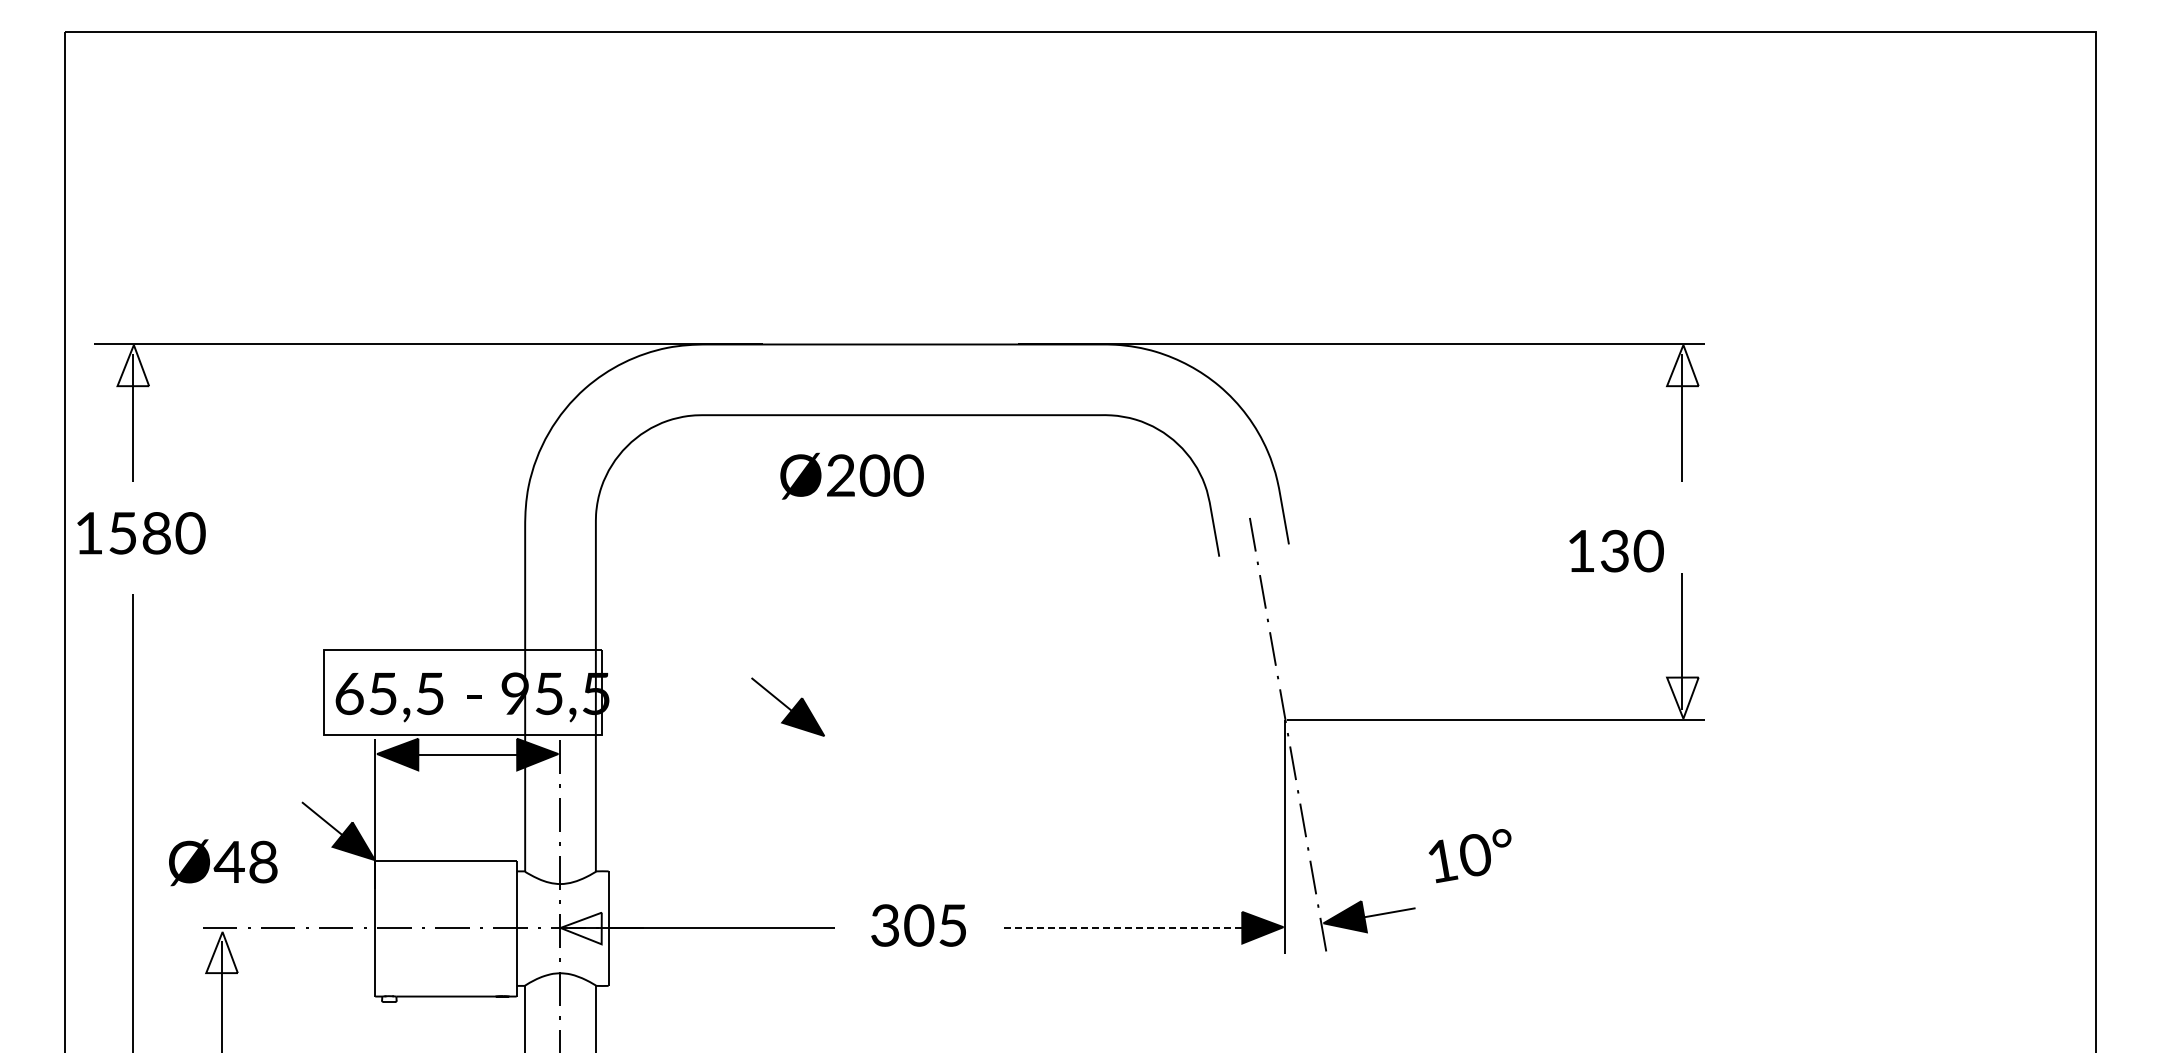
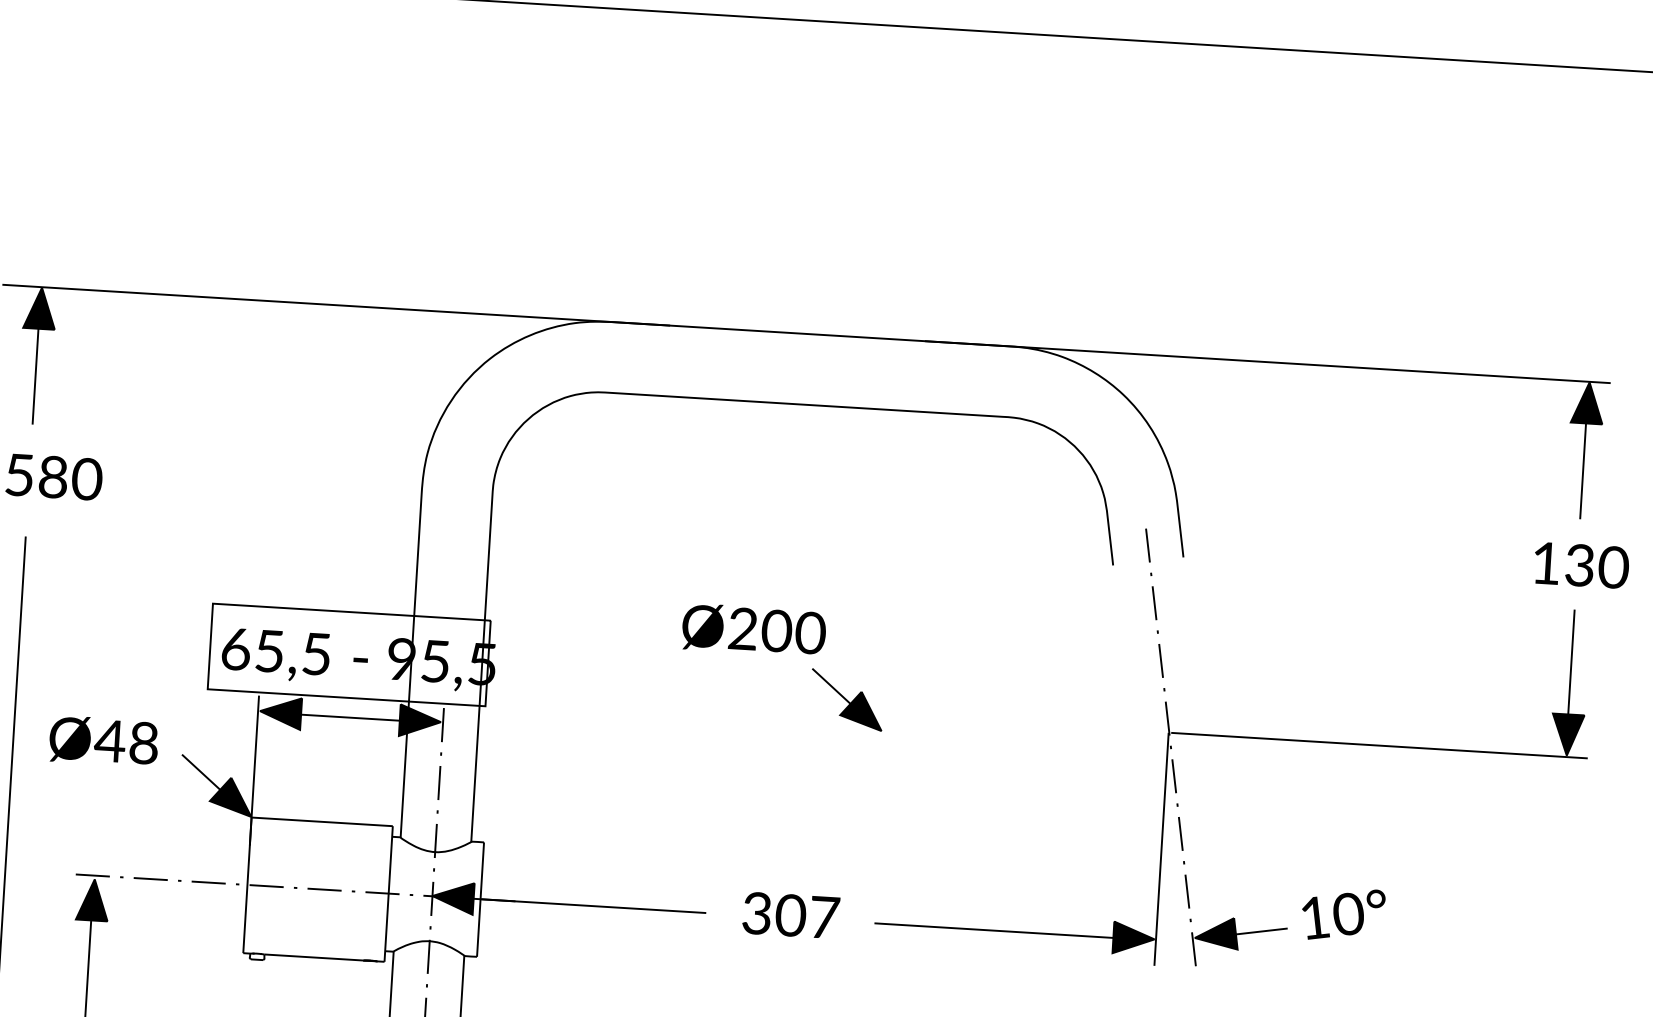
fill: (133, 365) -> (40, 308), added
fill: (1682, 365) -> (1587, 402), added
text: (851, 475) -> (753, 629), moved
text: (1616, 550) -> (1581, 564), moved
fill: (1682, 697) -> (1567, 734), added
part: (787, 706) -> (846, 699), moved
text: (1469, 856) -> (1342, 915), moved
text: (223, 862) -> (104, 741), moved
text: (953, 925) -> (825, 917), 305 -> 307
fill: (580, 928) -> (452, 897), added
line: (1138, 928) -> (1009, 931), dashed -> solid
fill: (221, 952) -> (92, 899), added

